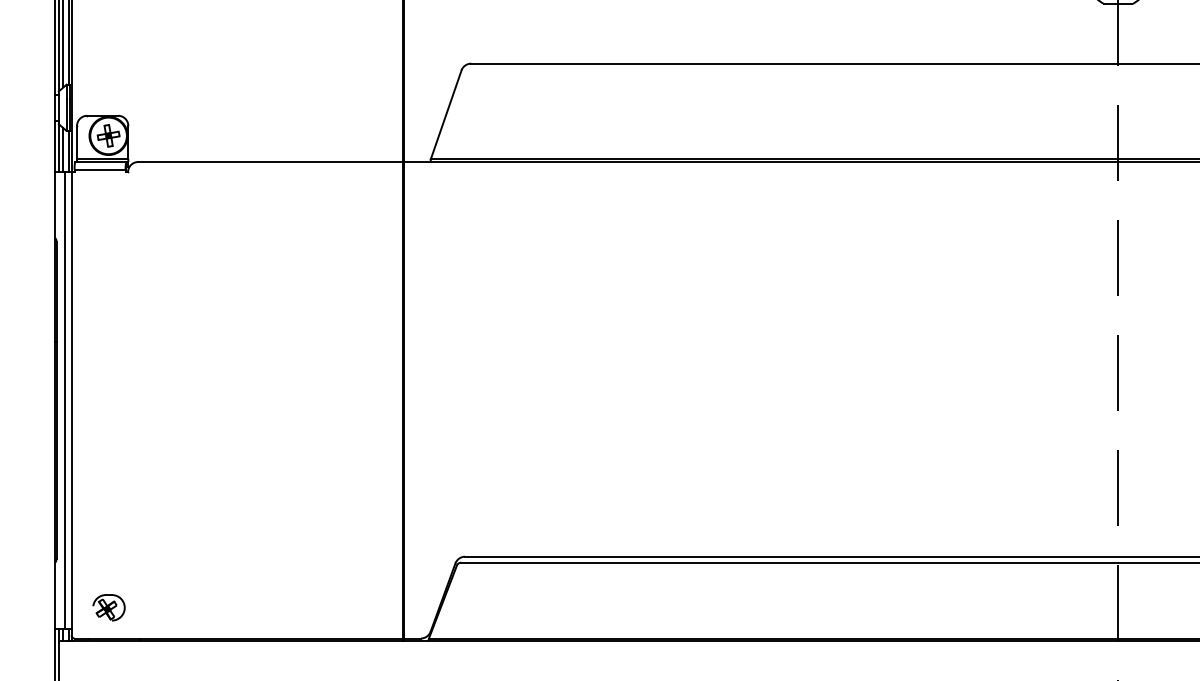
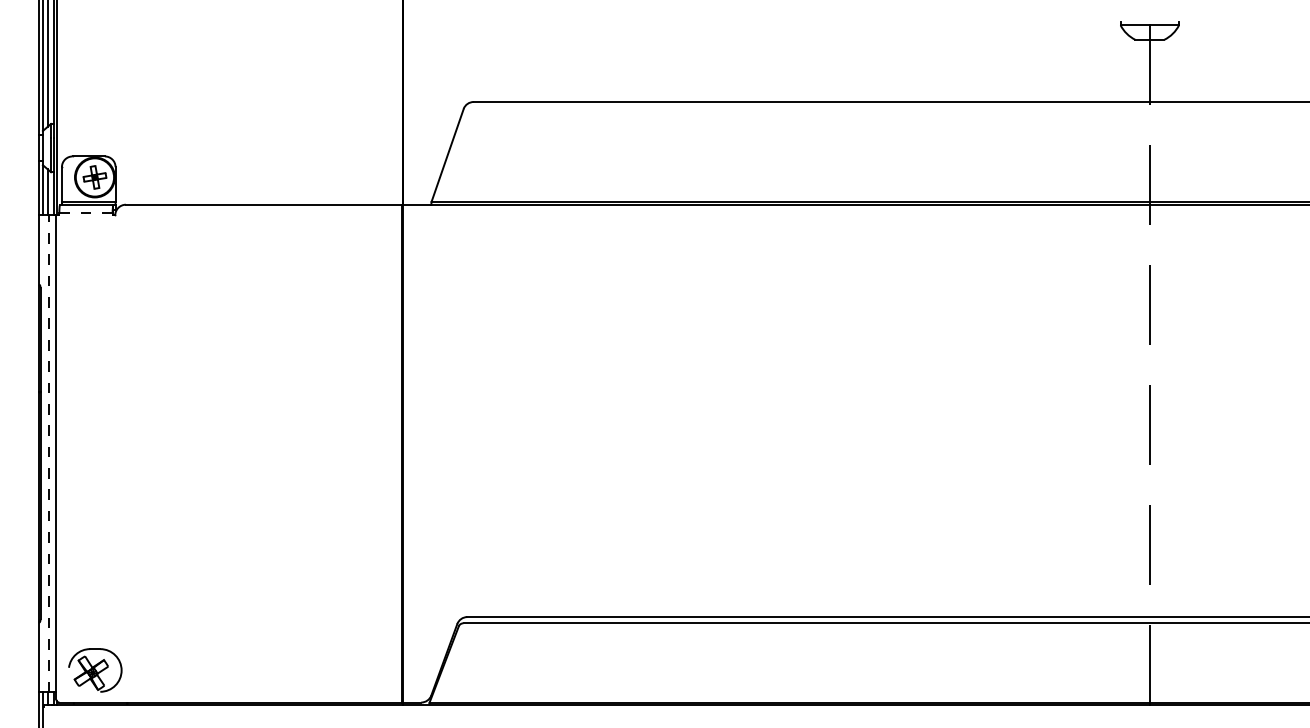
line: (100, 169) -> (86, 212), solid -> dashed
line: (65, 400) -> (49, 453), solid -> dashed
part: (109, 607) -> (95, 670), size x1.6

